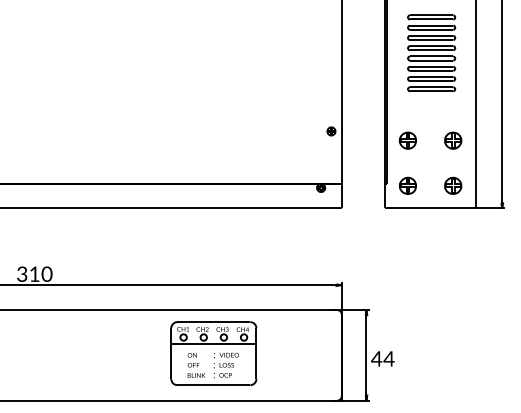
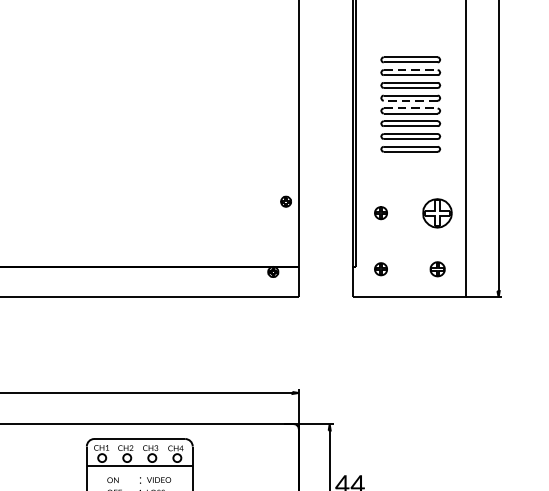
line: (431, 25) -> (410, 69), solid -> dashed
line: (431, 50) -> (410, 100), solid -> dashed
line: (431, 56) -> (410, 108), solid -> dashed
part: (407, 140) -> (380, 212), size x0.6
part: (453, 140) -> (437, 212), size x1.4
part: (407, 185) -> (380, 268), size x0.6
part: (453, 185) -> (437, 268), size x0.7

